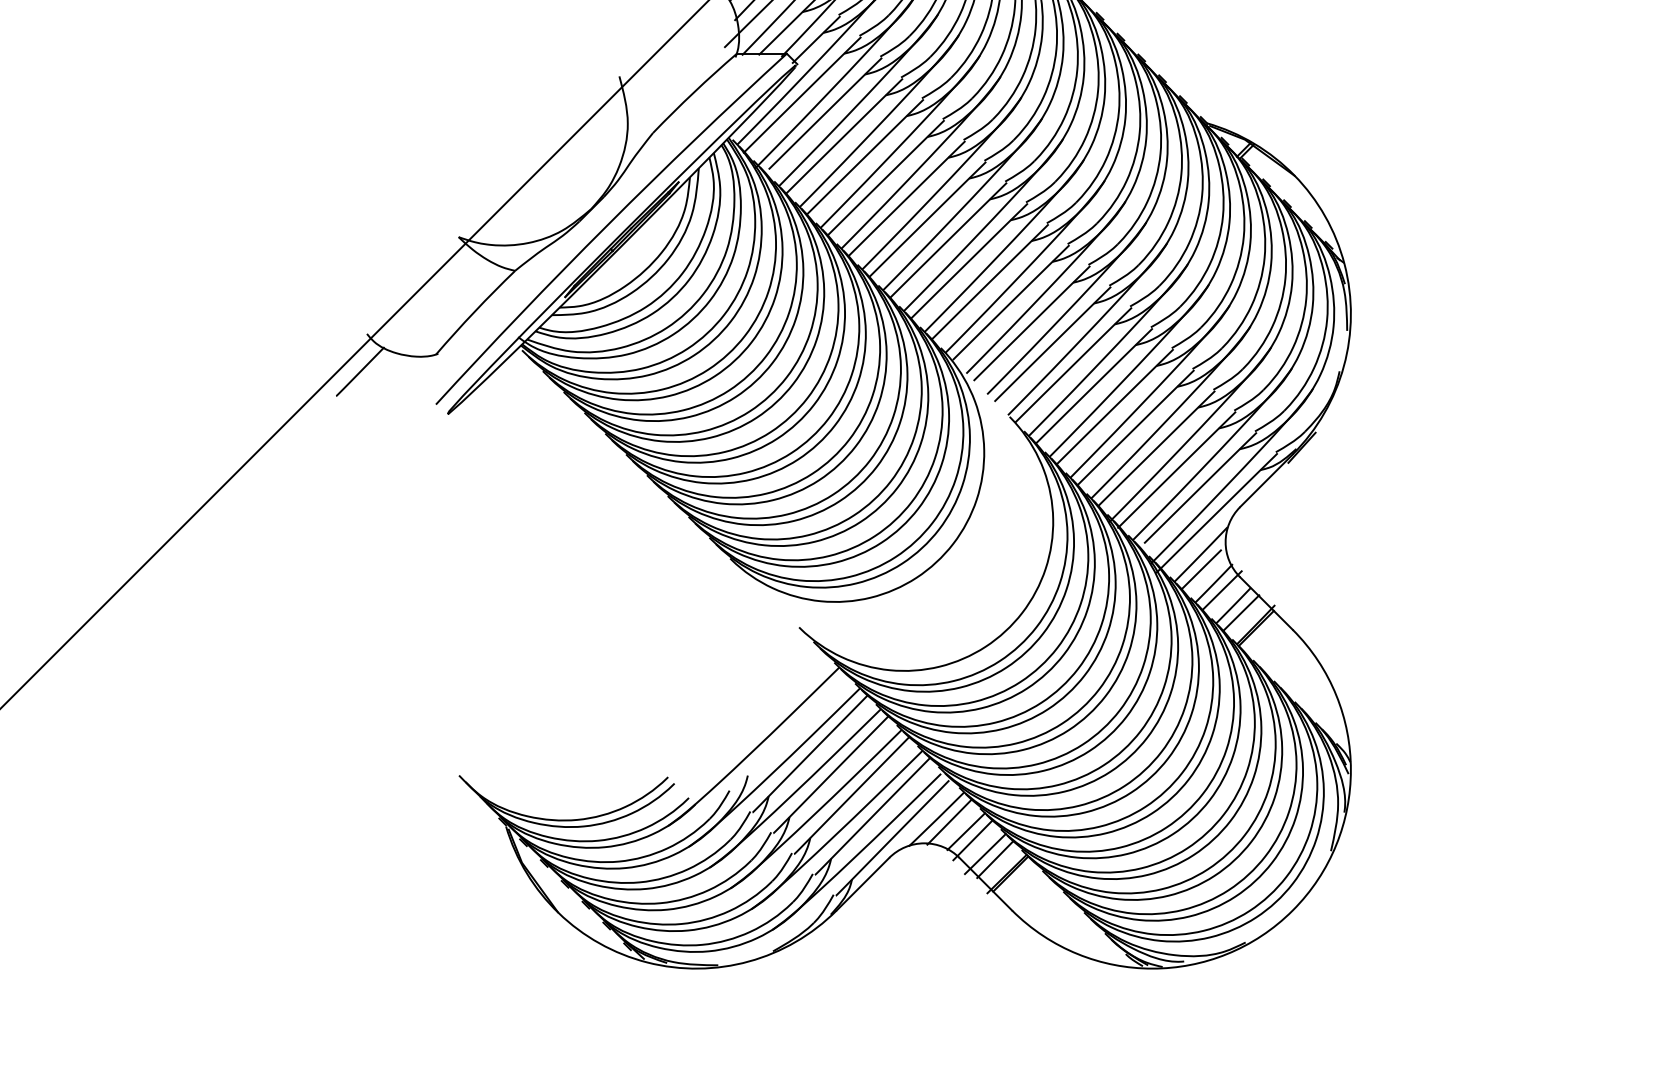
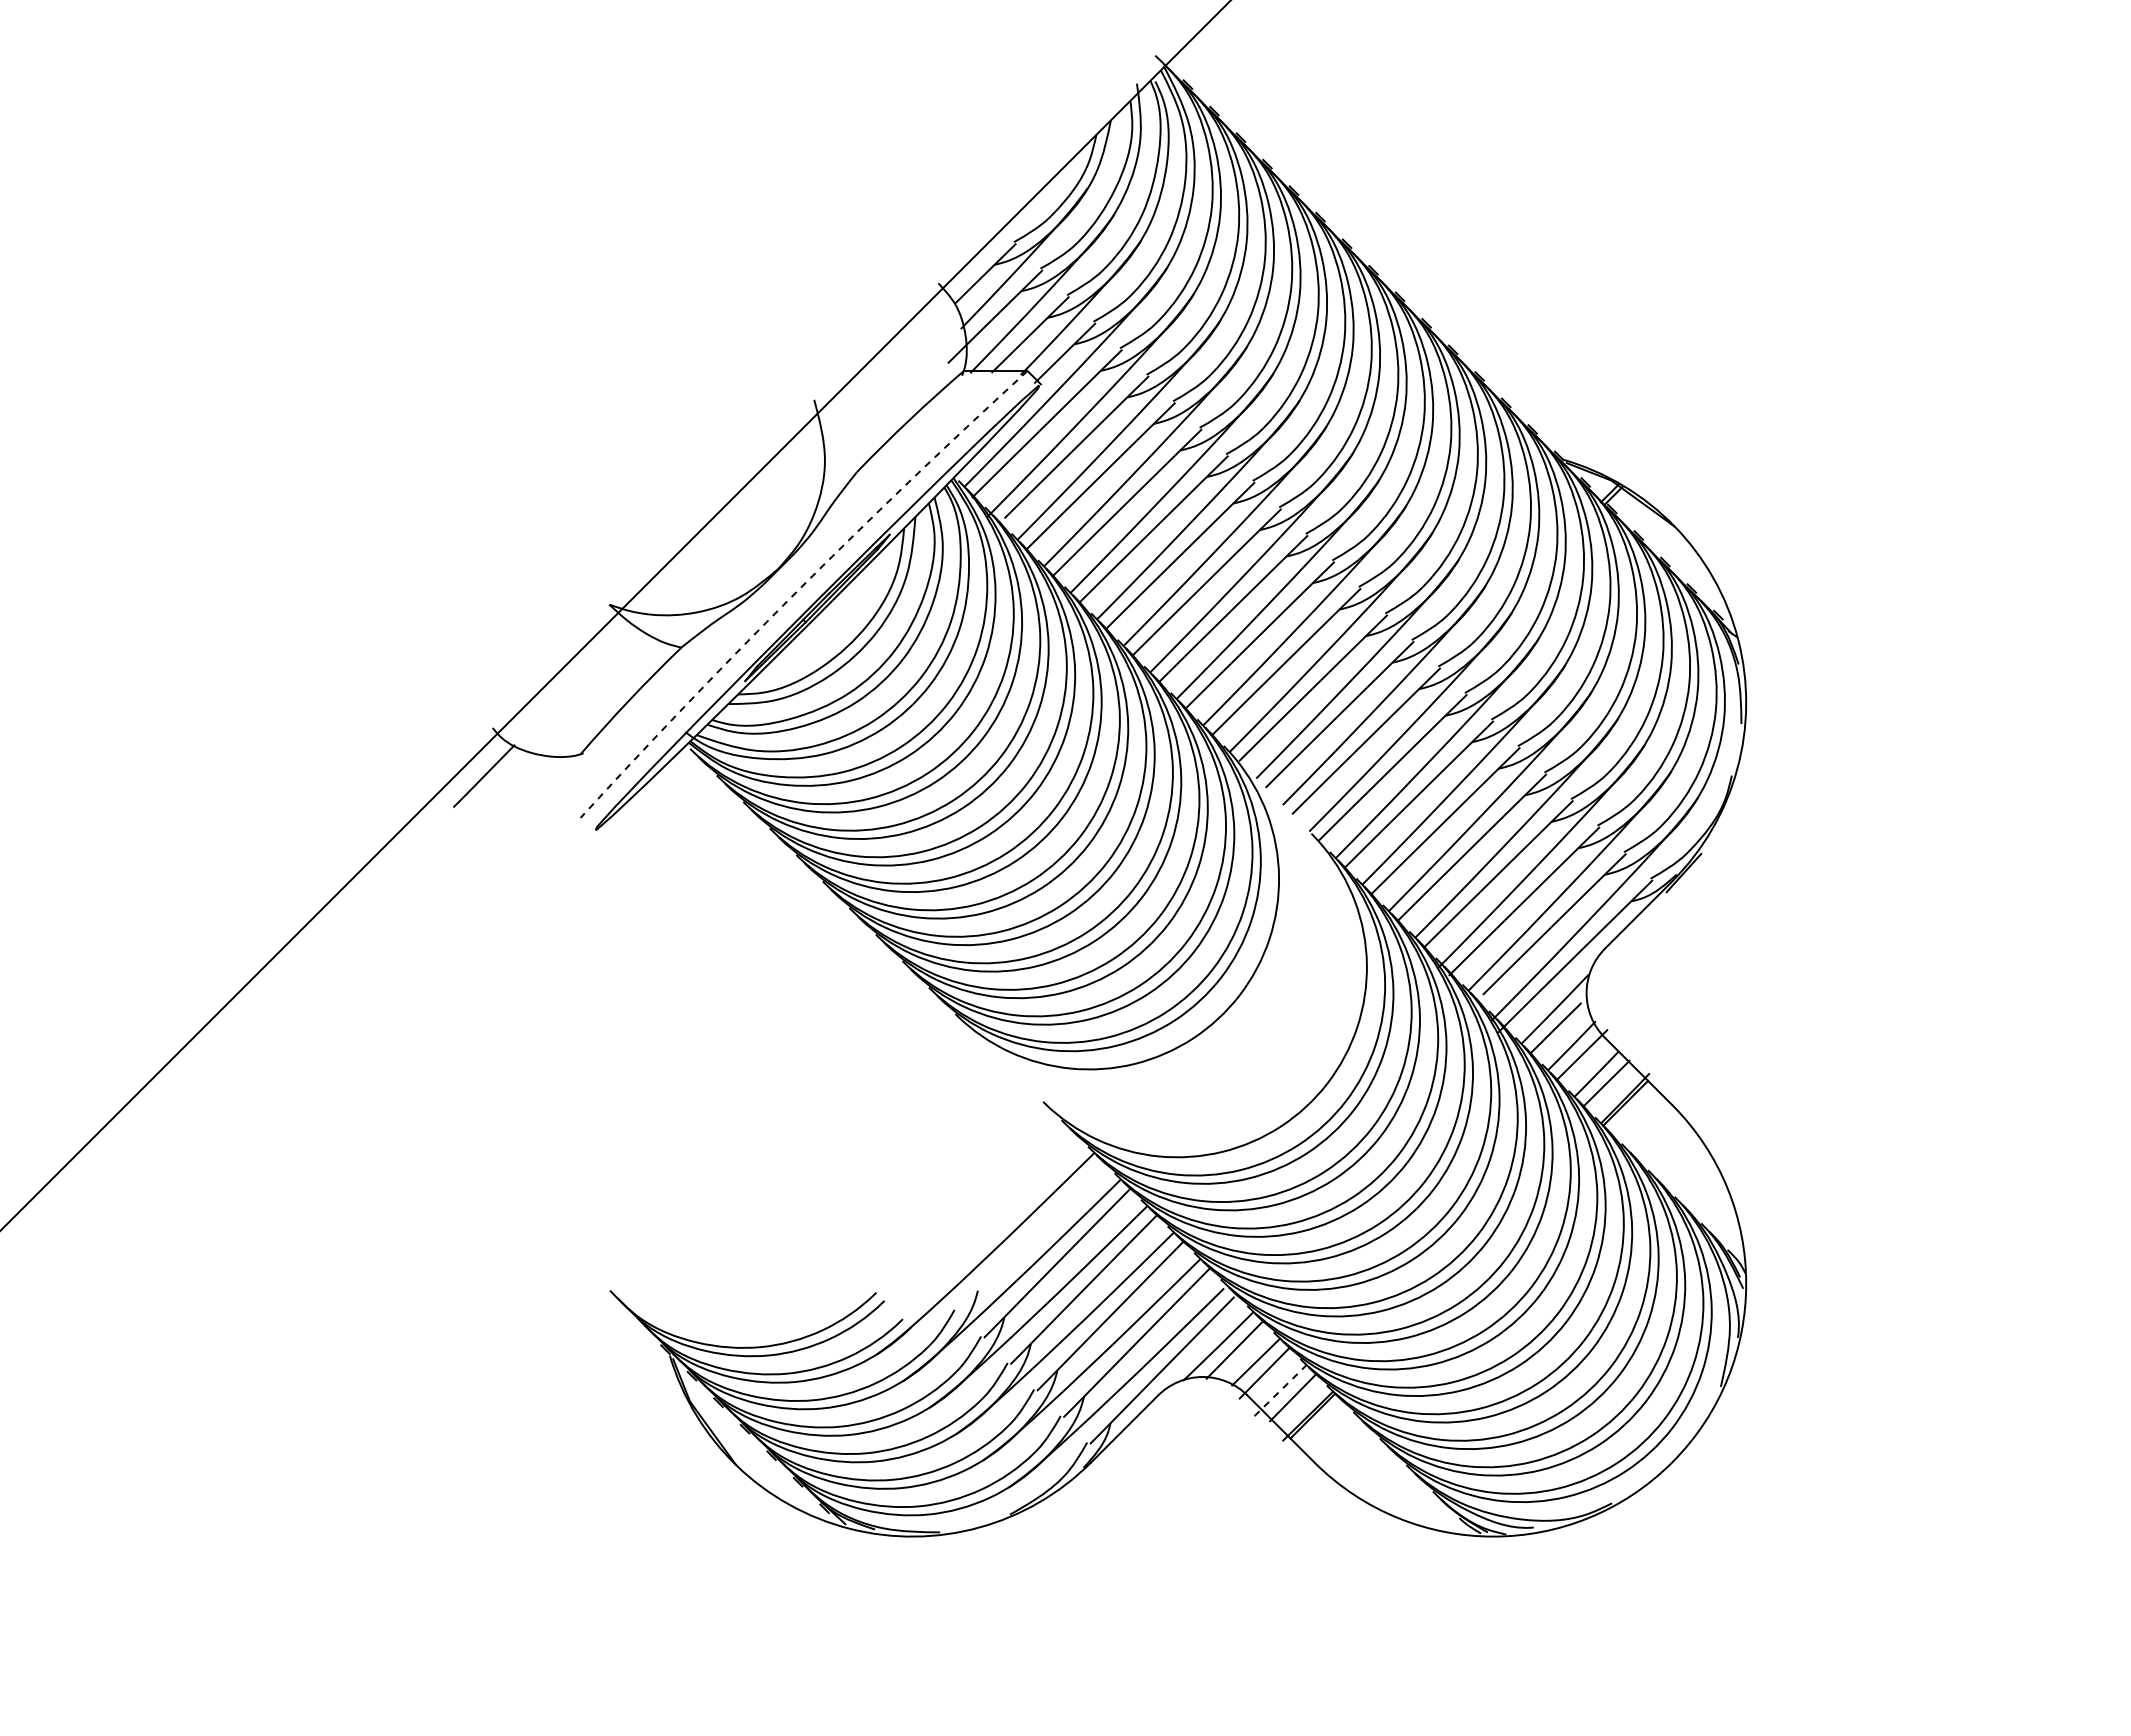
arc: (607, 225) -> (799, 589), solid -> dashed
line: (985, 853) -> (1280, 1390), solid -> dashed

